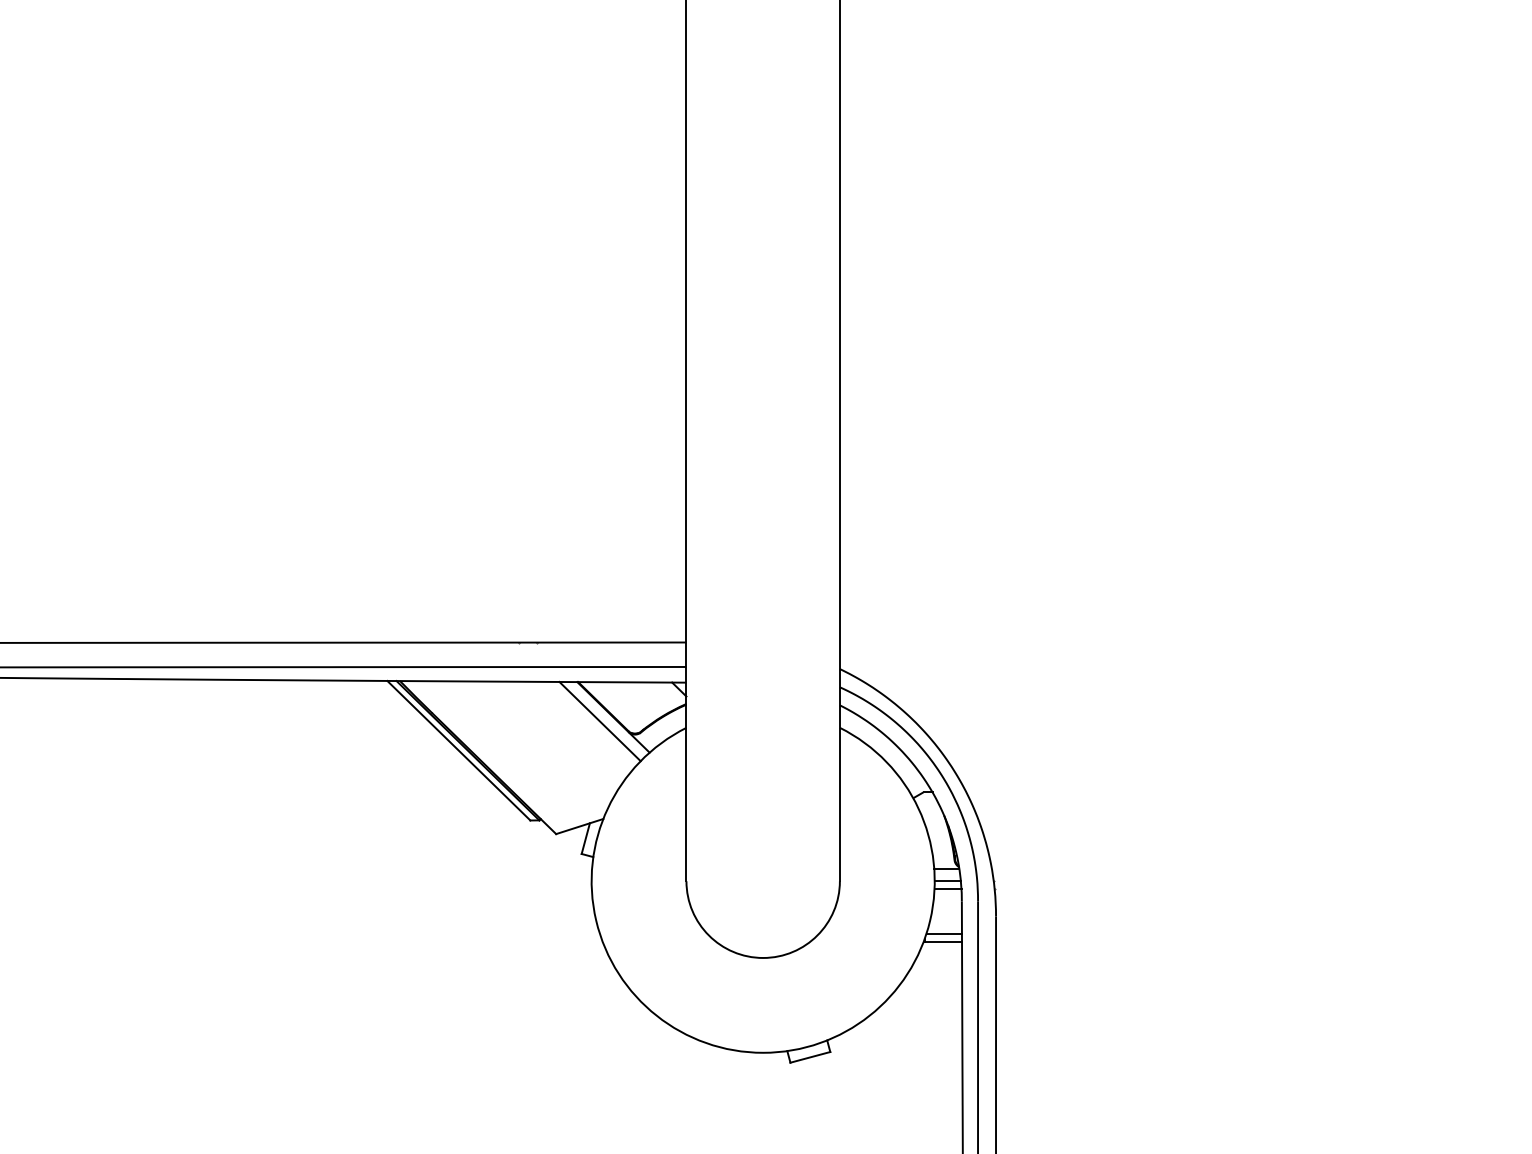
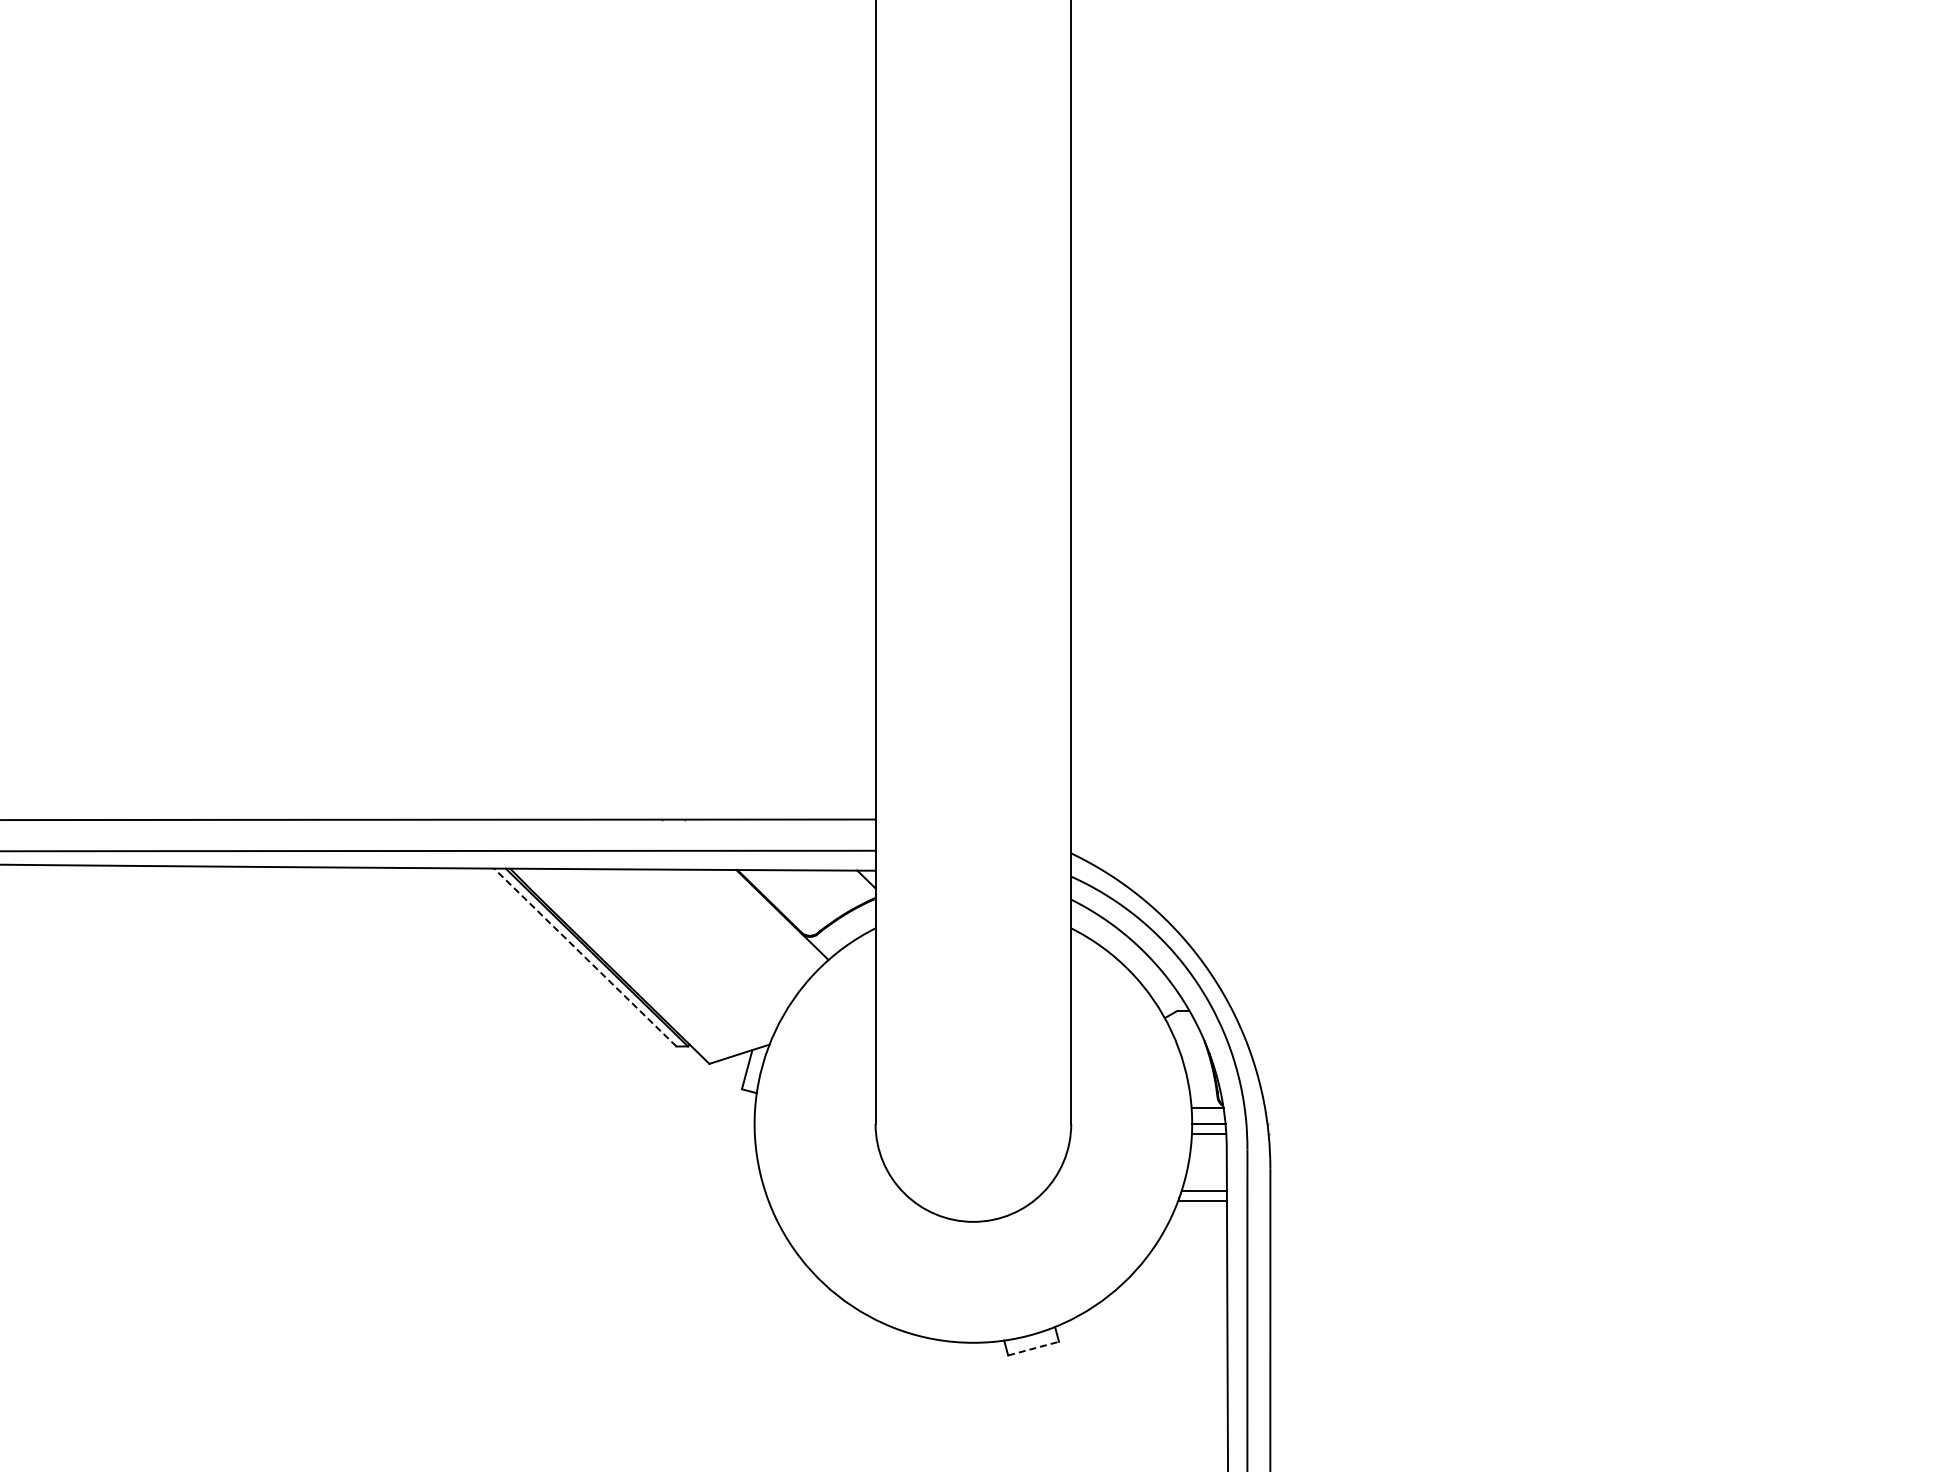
line: (600, 720) -> (765, 919), removed
line: (458, 750) -> (584, 957), solid -> dashed
line: (811, 1057) -> (1034, 1348), solid -> dashed

